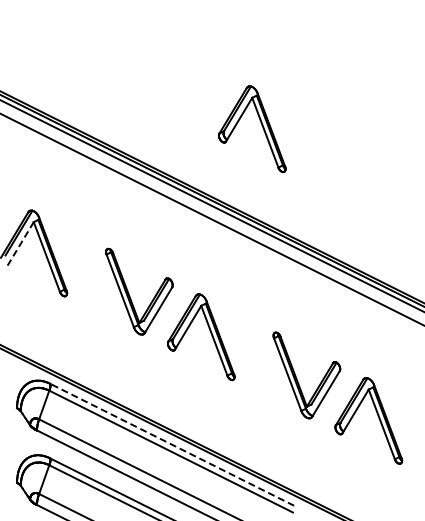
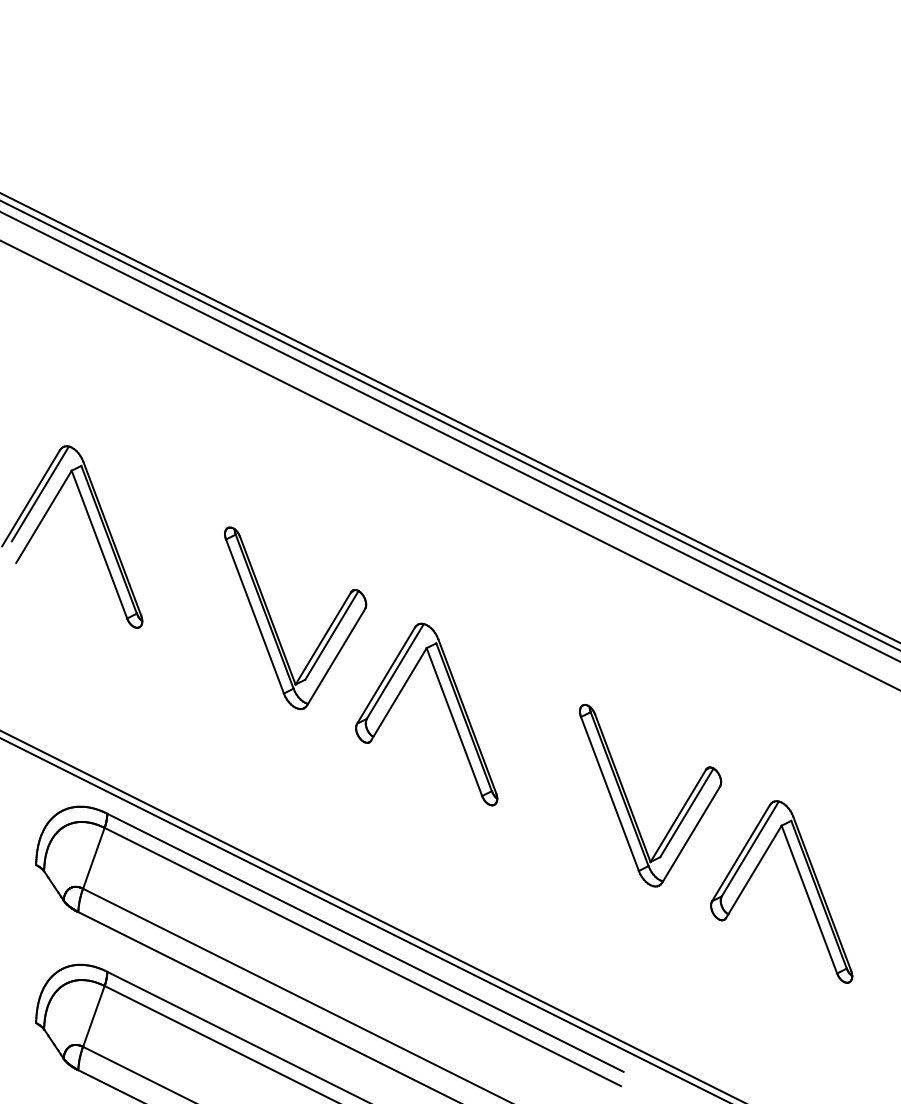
part: (261, 125) -> (554, 265), removed
line: (20, 243) -> (43, 515), dashed -> solid
line: (171, 444) -> (363, 941), dashed -> solid

